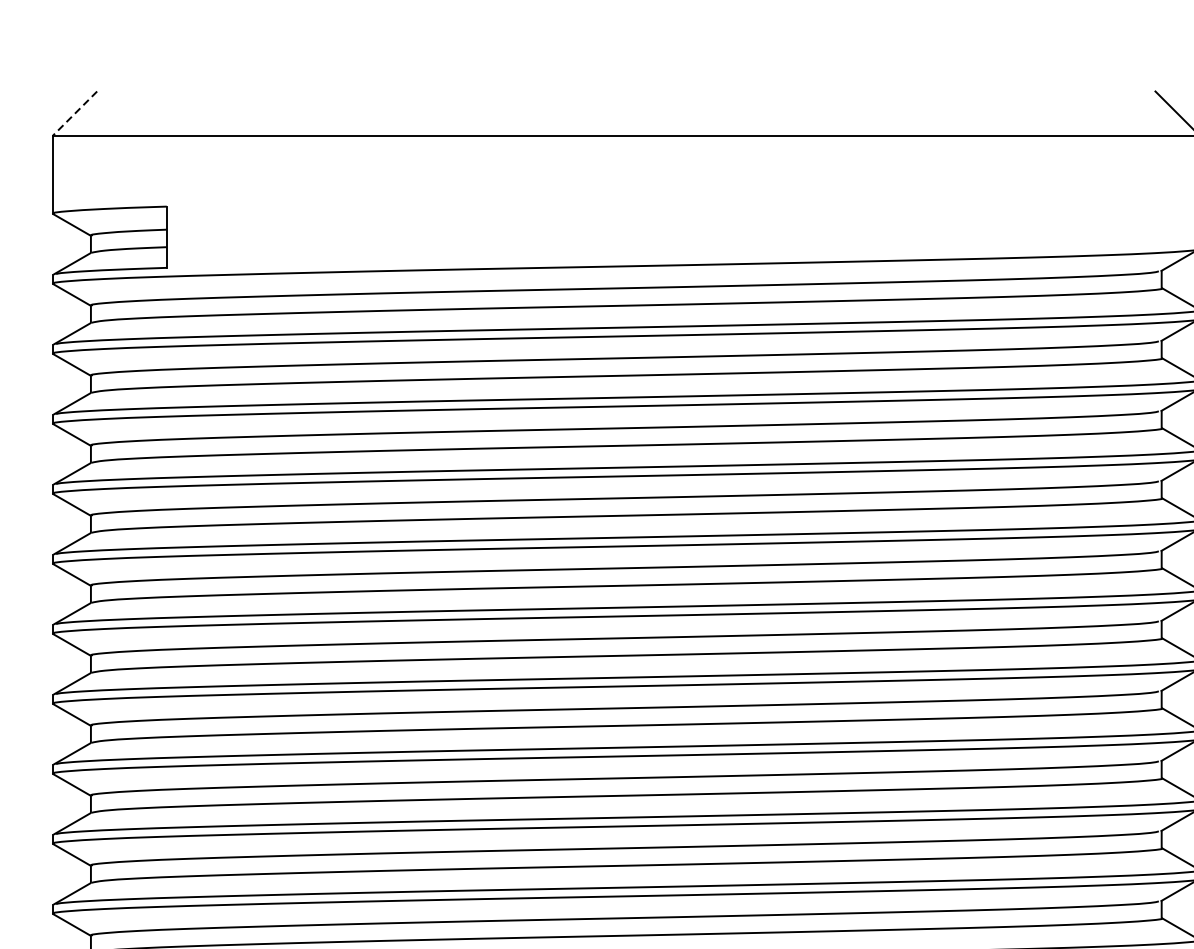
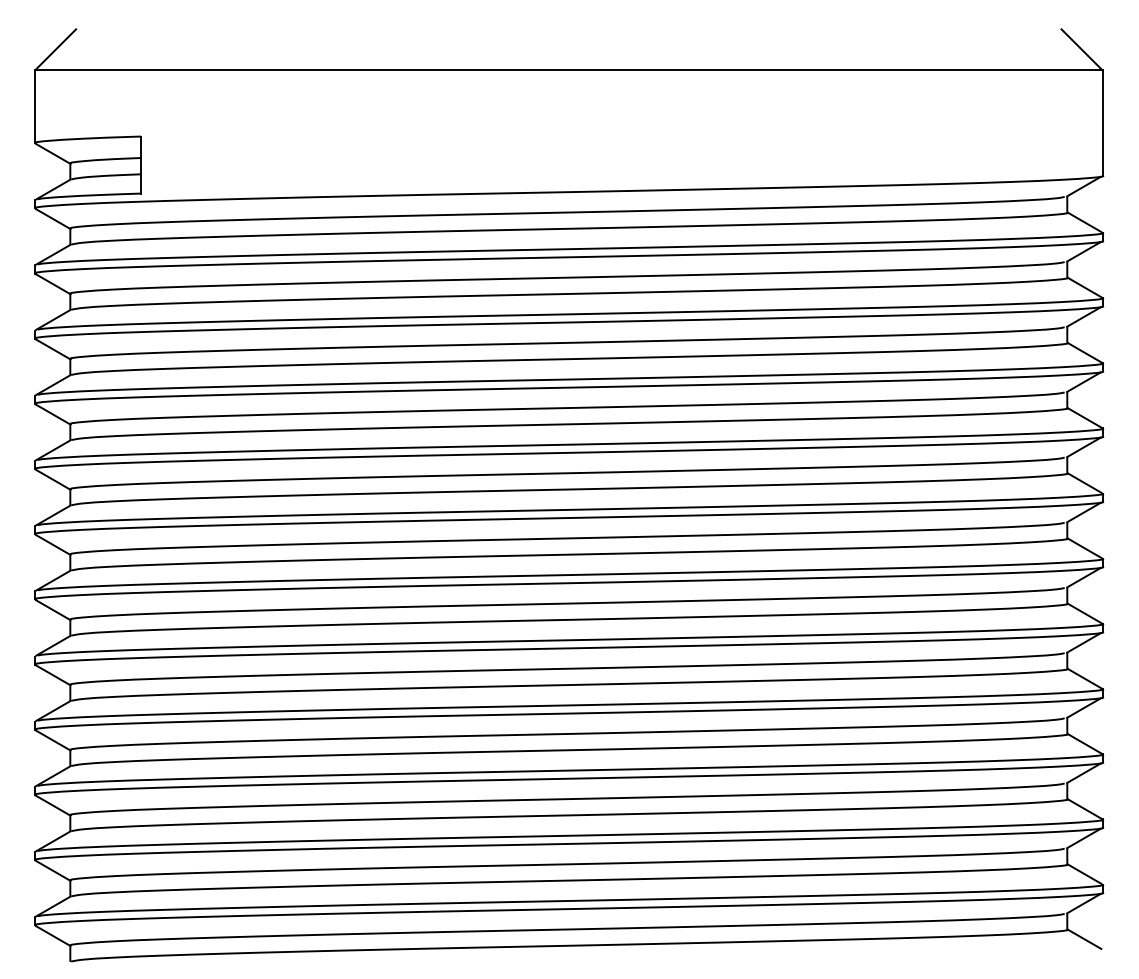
line: (75, 114) -> (55, 50), dashed -> solid

